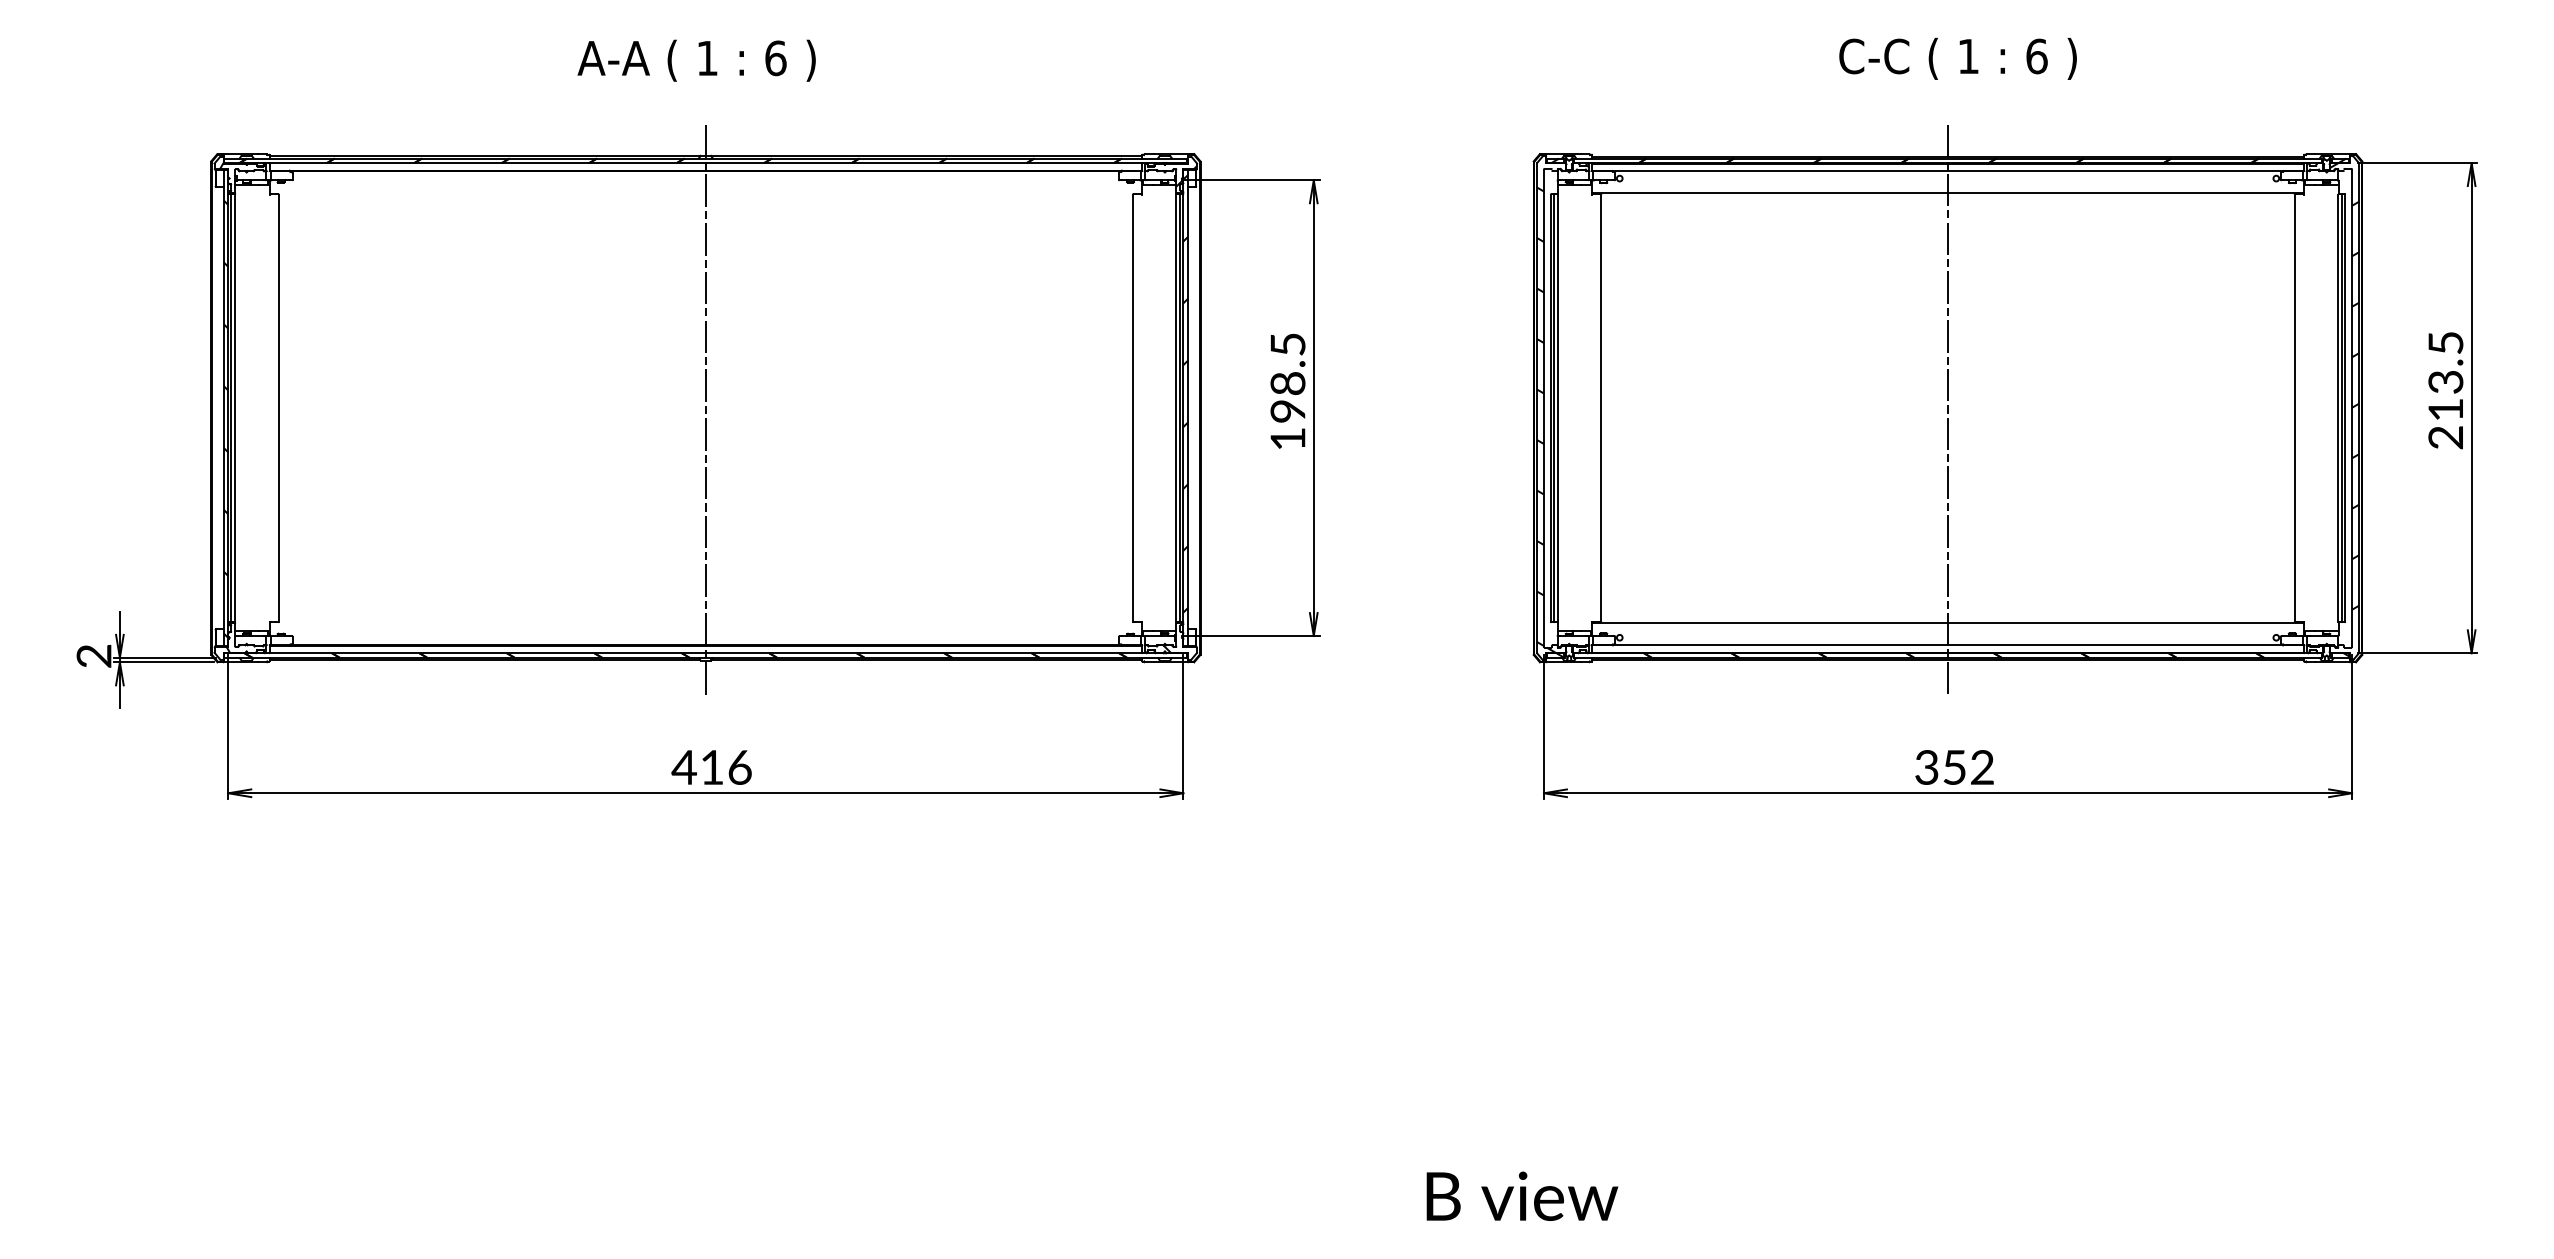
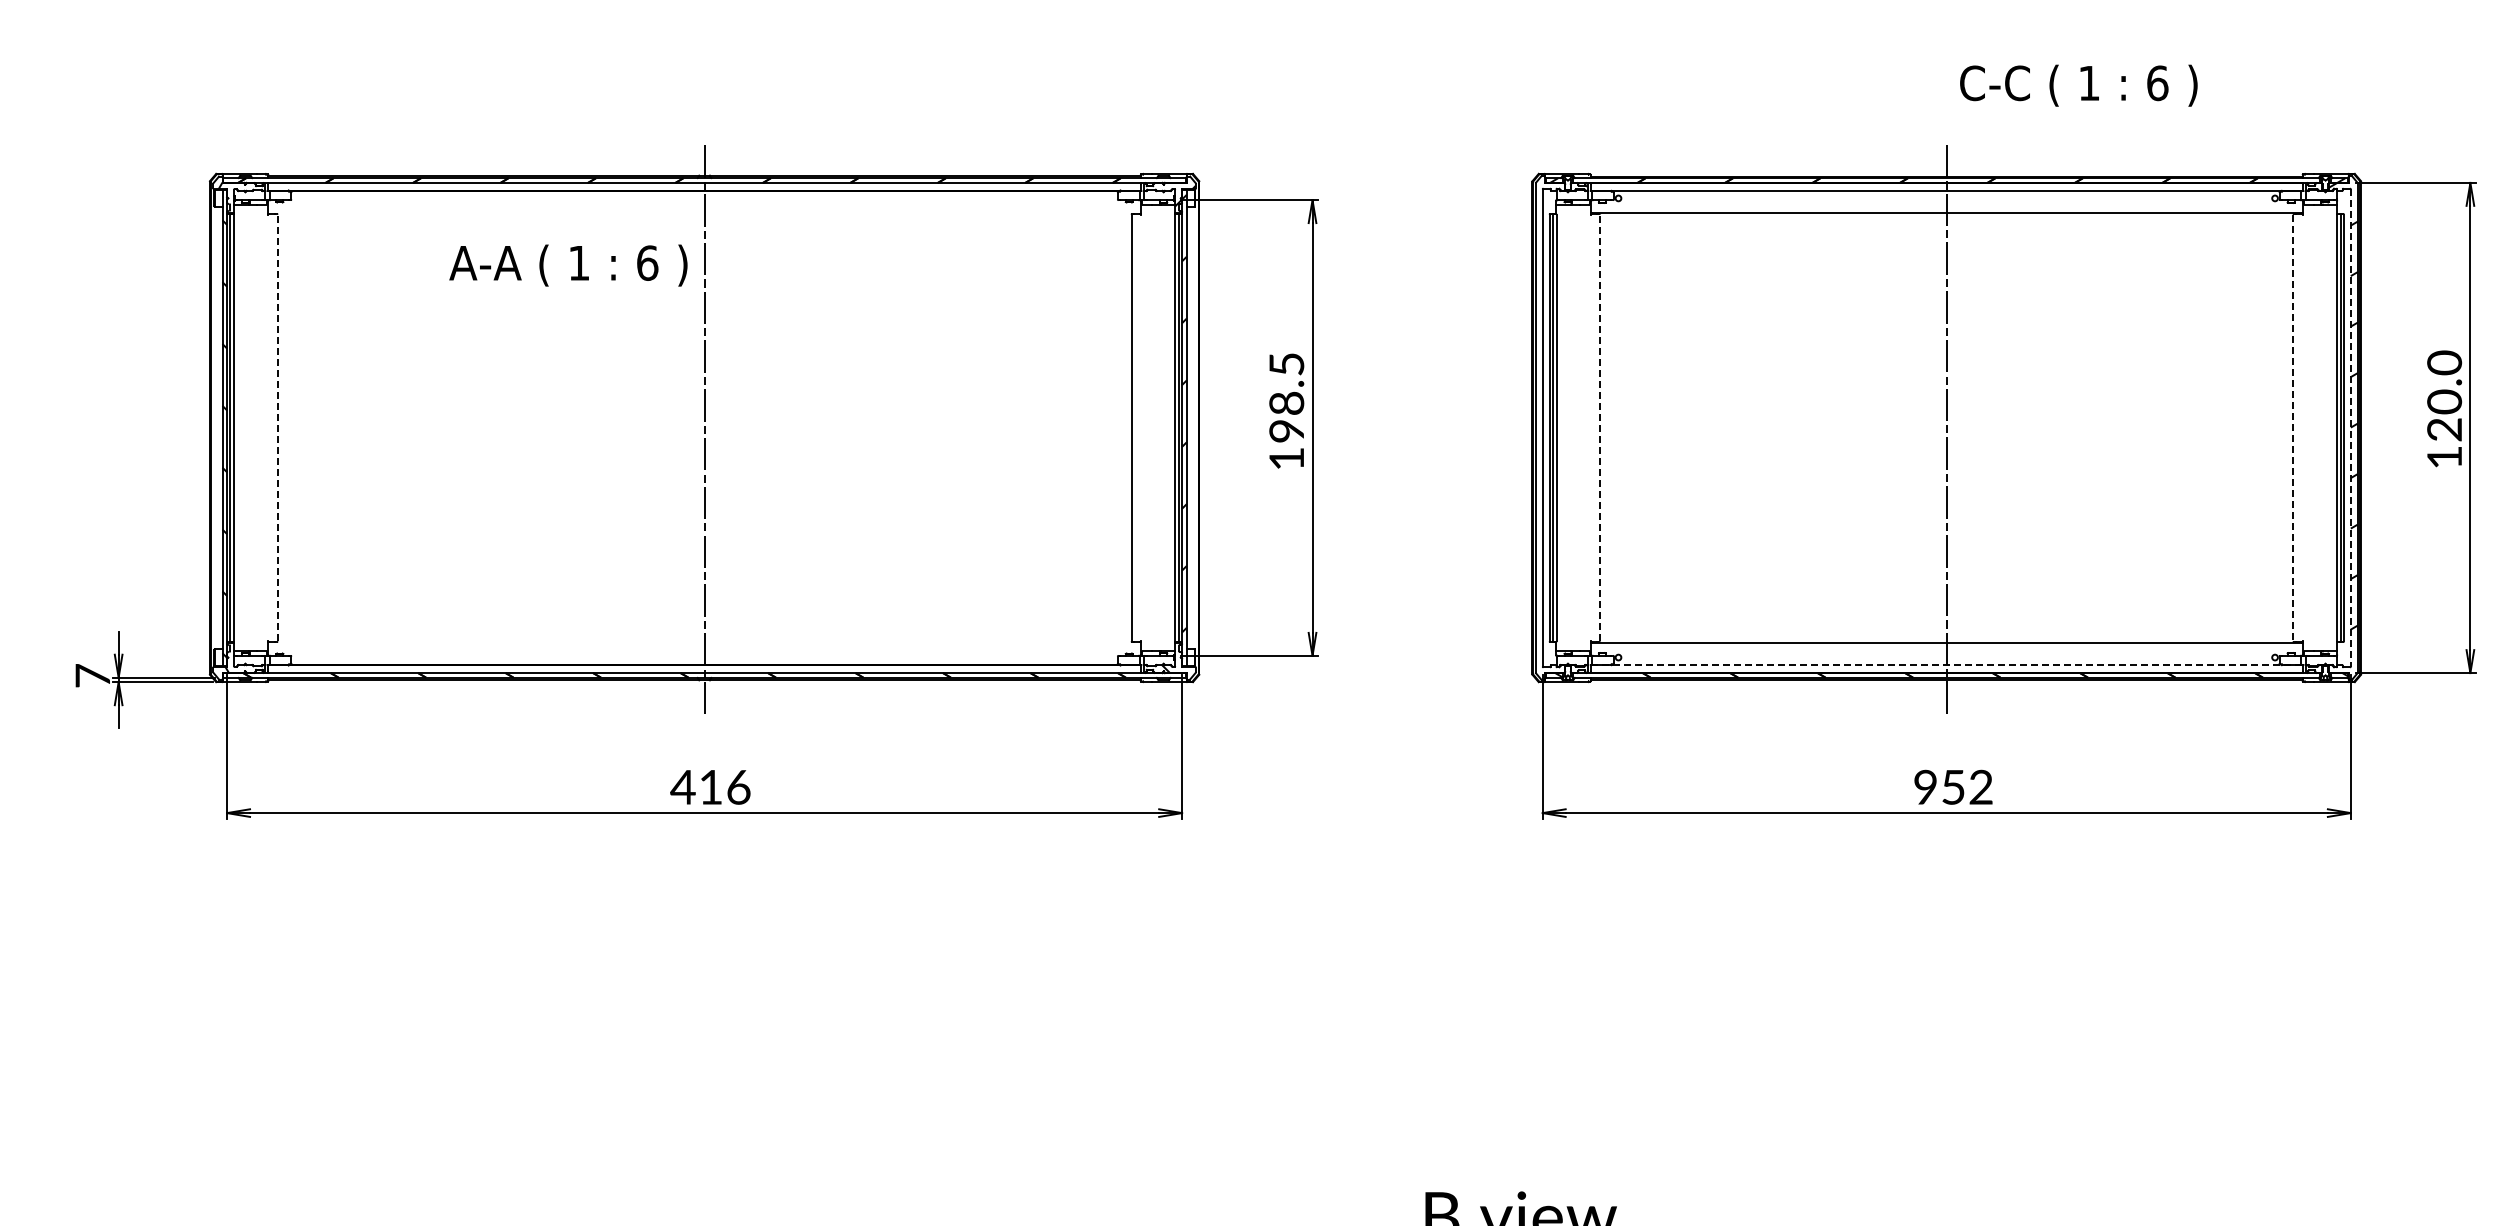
text: (1957, 58) -> (2078, 85), moved
text: (696, 60) -> (568, 265), moved
text: (2445, 389) -> (2444, 409), 213.5 -> 120.0
line: (278, 407) -> (277, 427), solid -> dashed
line: (1601, 407) -> (1600, 427), solid -> dashed
line: (2294, 408) -> (2293, 428), solid -> dashed
line: (2352, 408) -> (2351, 428), solid -> dashed
hatch: (1546, 420) -> (1545, 440), removed
line: (1948, 645) -> (1947, 665), solid -> dashed
text: (93, 655) -> (92, 675), 2 -> 7
text: (1926, 767) -> (1925, 787), 352 -> 952

